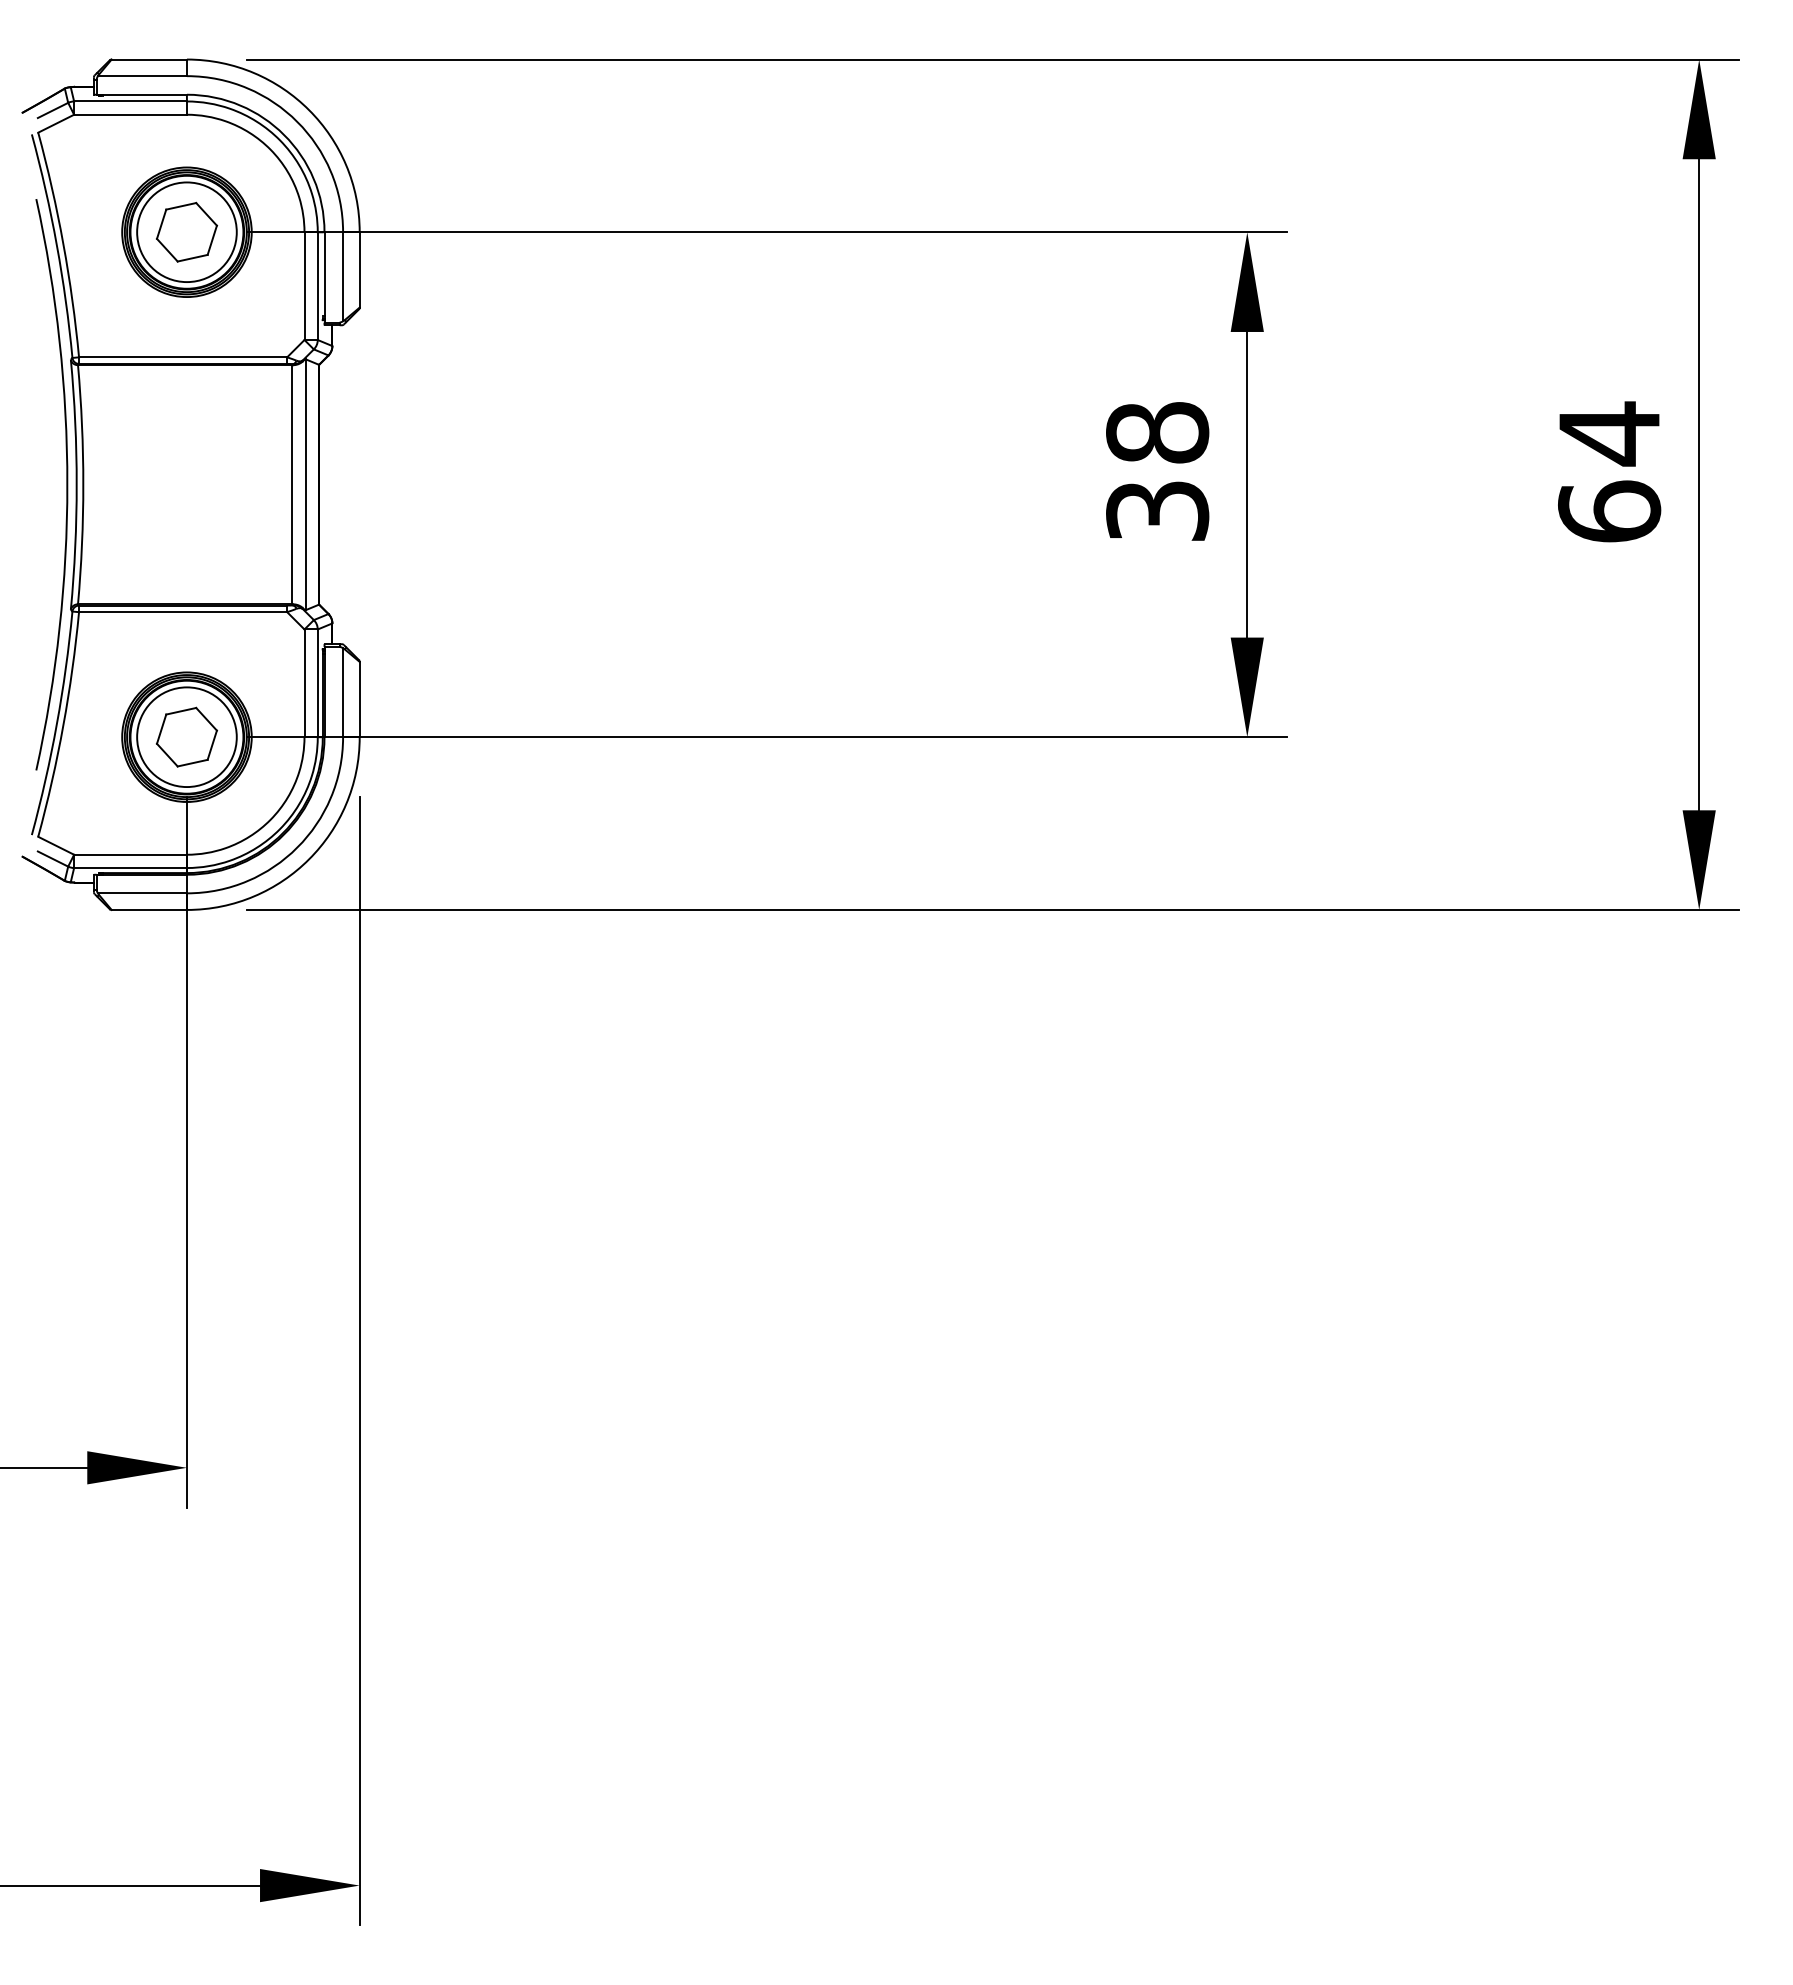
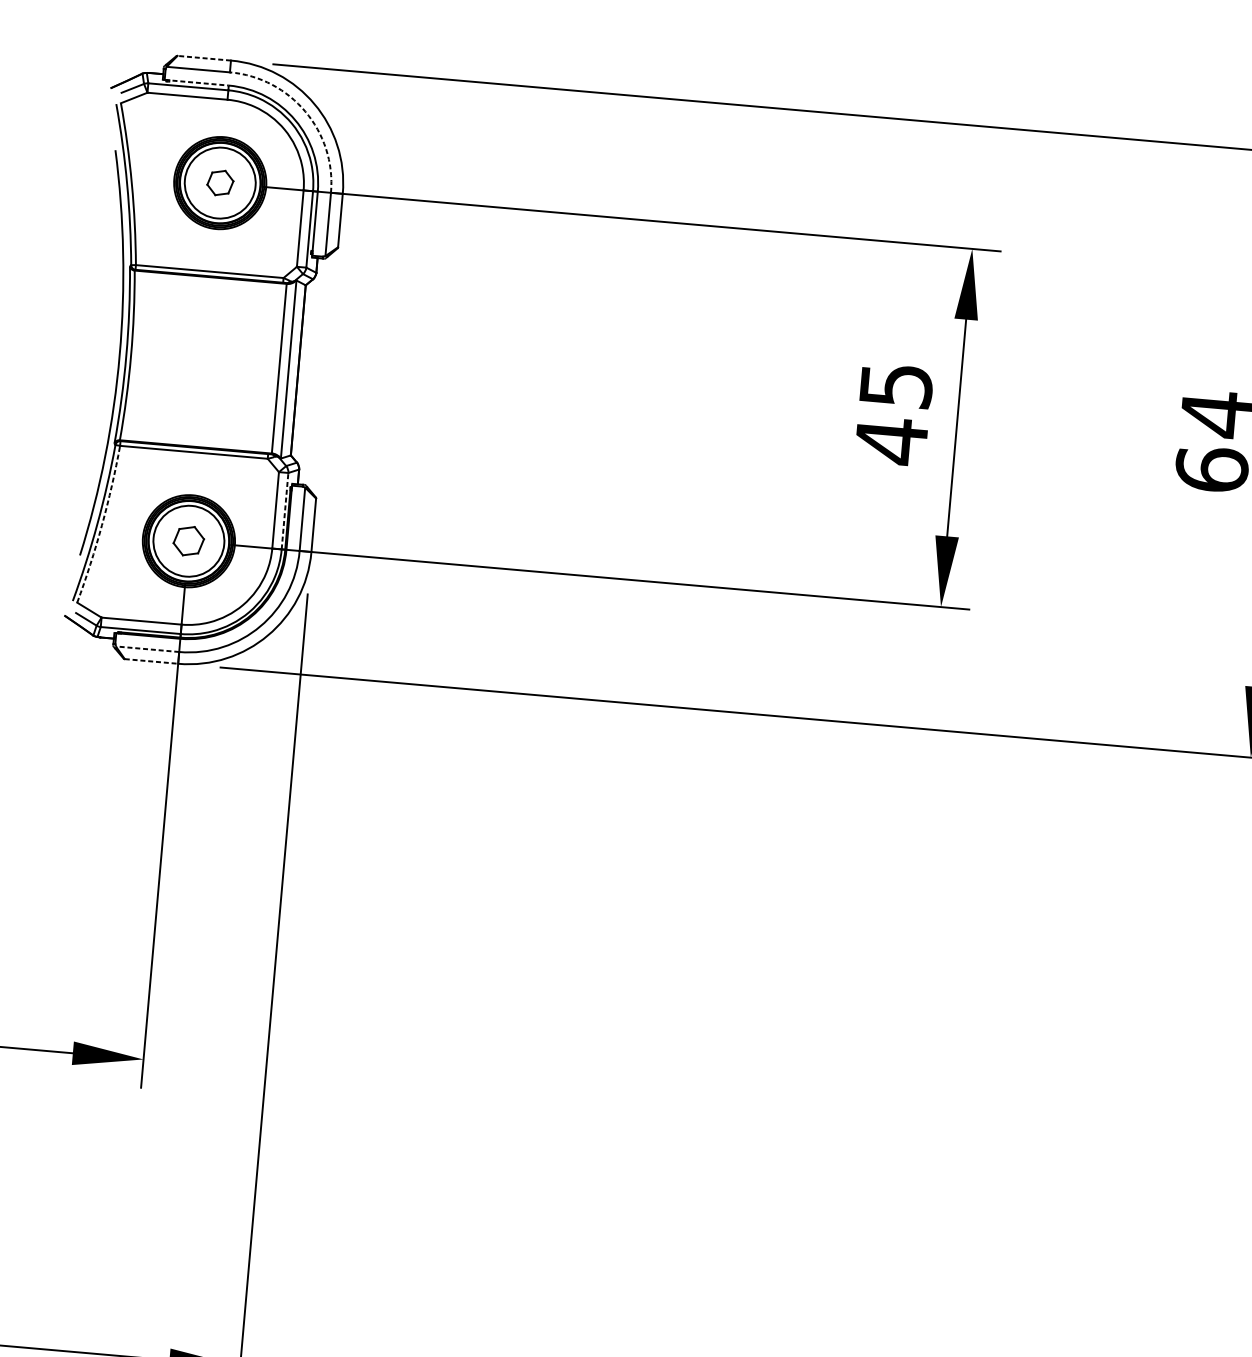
line: (149, 59) -> (204, 58), solid -> dashed
line: (142, 94) -> (197, 82), solid -> dashed
arc: (297, 121) -> (305, 111), solid -> dashed
part: (187, 231) -> (220, 182), size x0.6
text: (1157, 473) -> (893, 414), 38 -> 45
line: (317, 683) -> (284, 511), solid -> dashed
arc: (63, 725) -> (102, 525), solid -> dashed
part: (186, 736) -> (188, 540), size x0.7
line: (142, 893) -> (147, 649), solid -> dashed
line: (149, 909) -> (151, 661), solid -> dashed

